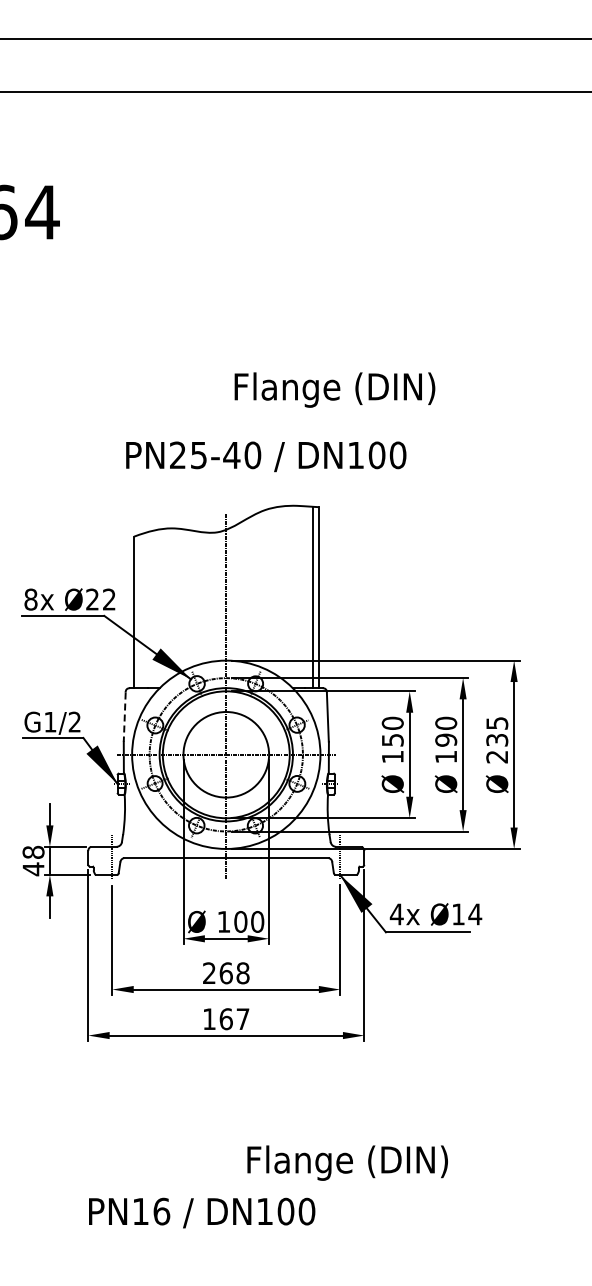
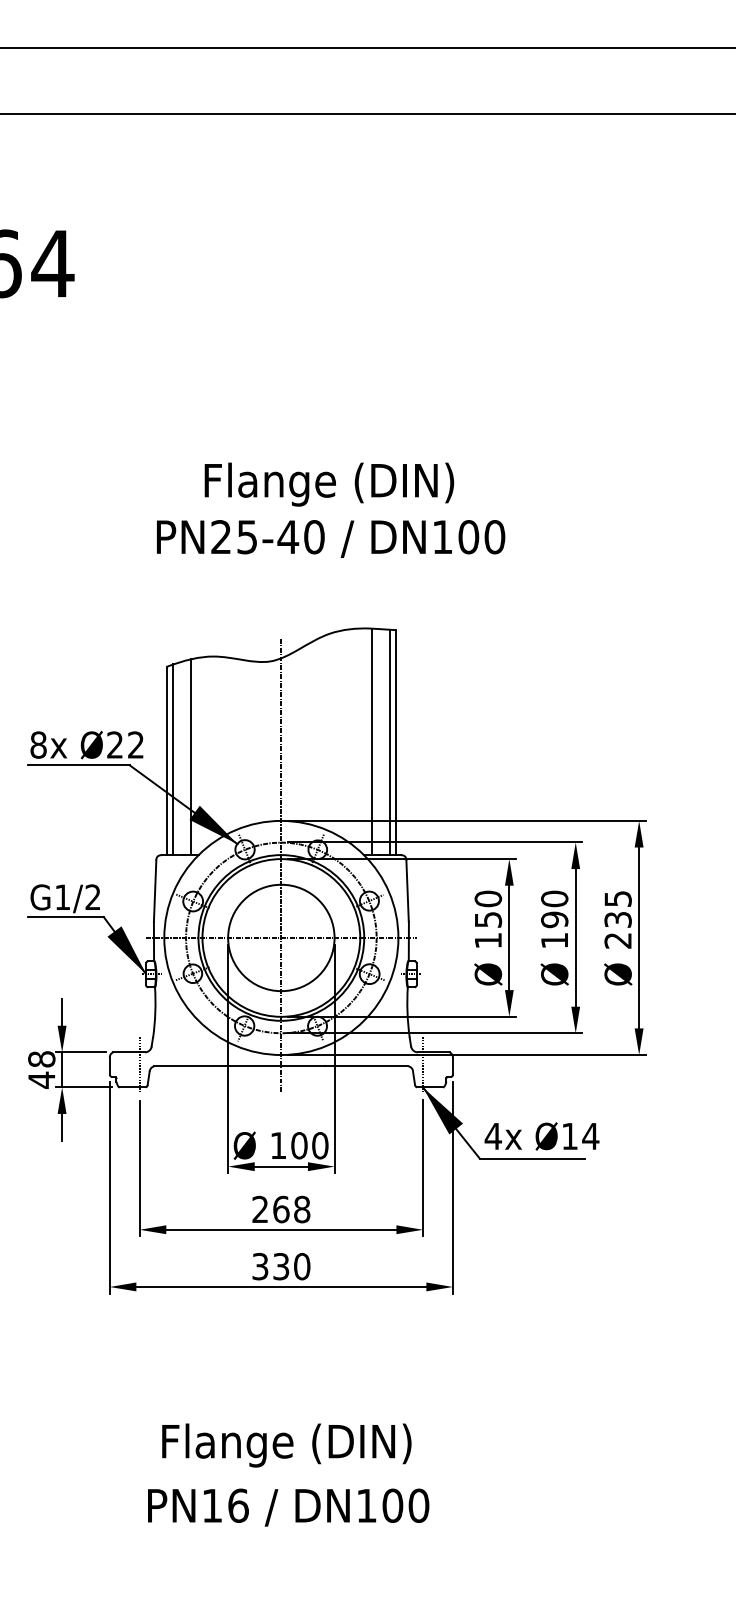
text: (334, 389) -> (328, 483), moved
text: (266, 456) -> (331, 538), moved
line: (299, 596) -> (372, 741), added
line: (153, 608) -> (190, 756), added
line: (139, 611) -> (173, 759), added
line: (124, 717) -> (154, 891), dashed -> solid
text: (226, 1019) -> (281, 1266), 167 -> 330
text: (347, 1162) -> (286, 1444), moved
text: (202, 1212) -> (289, 1506), moved

